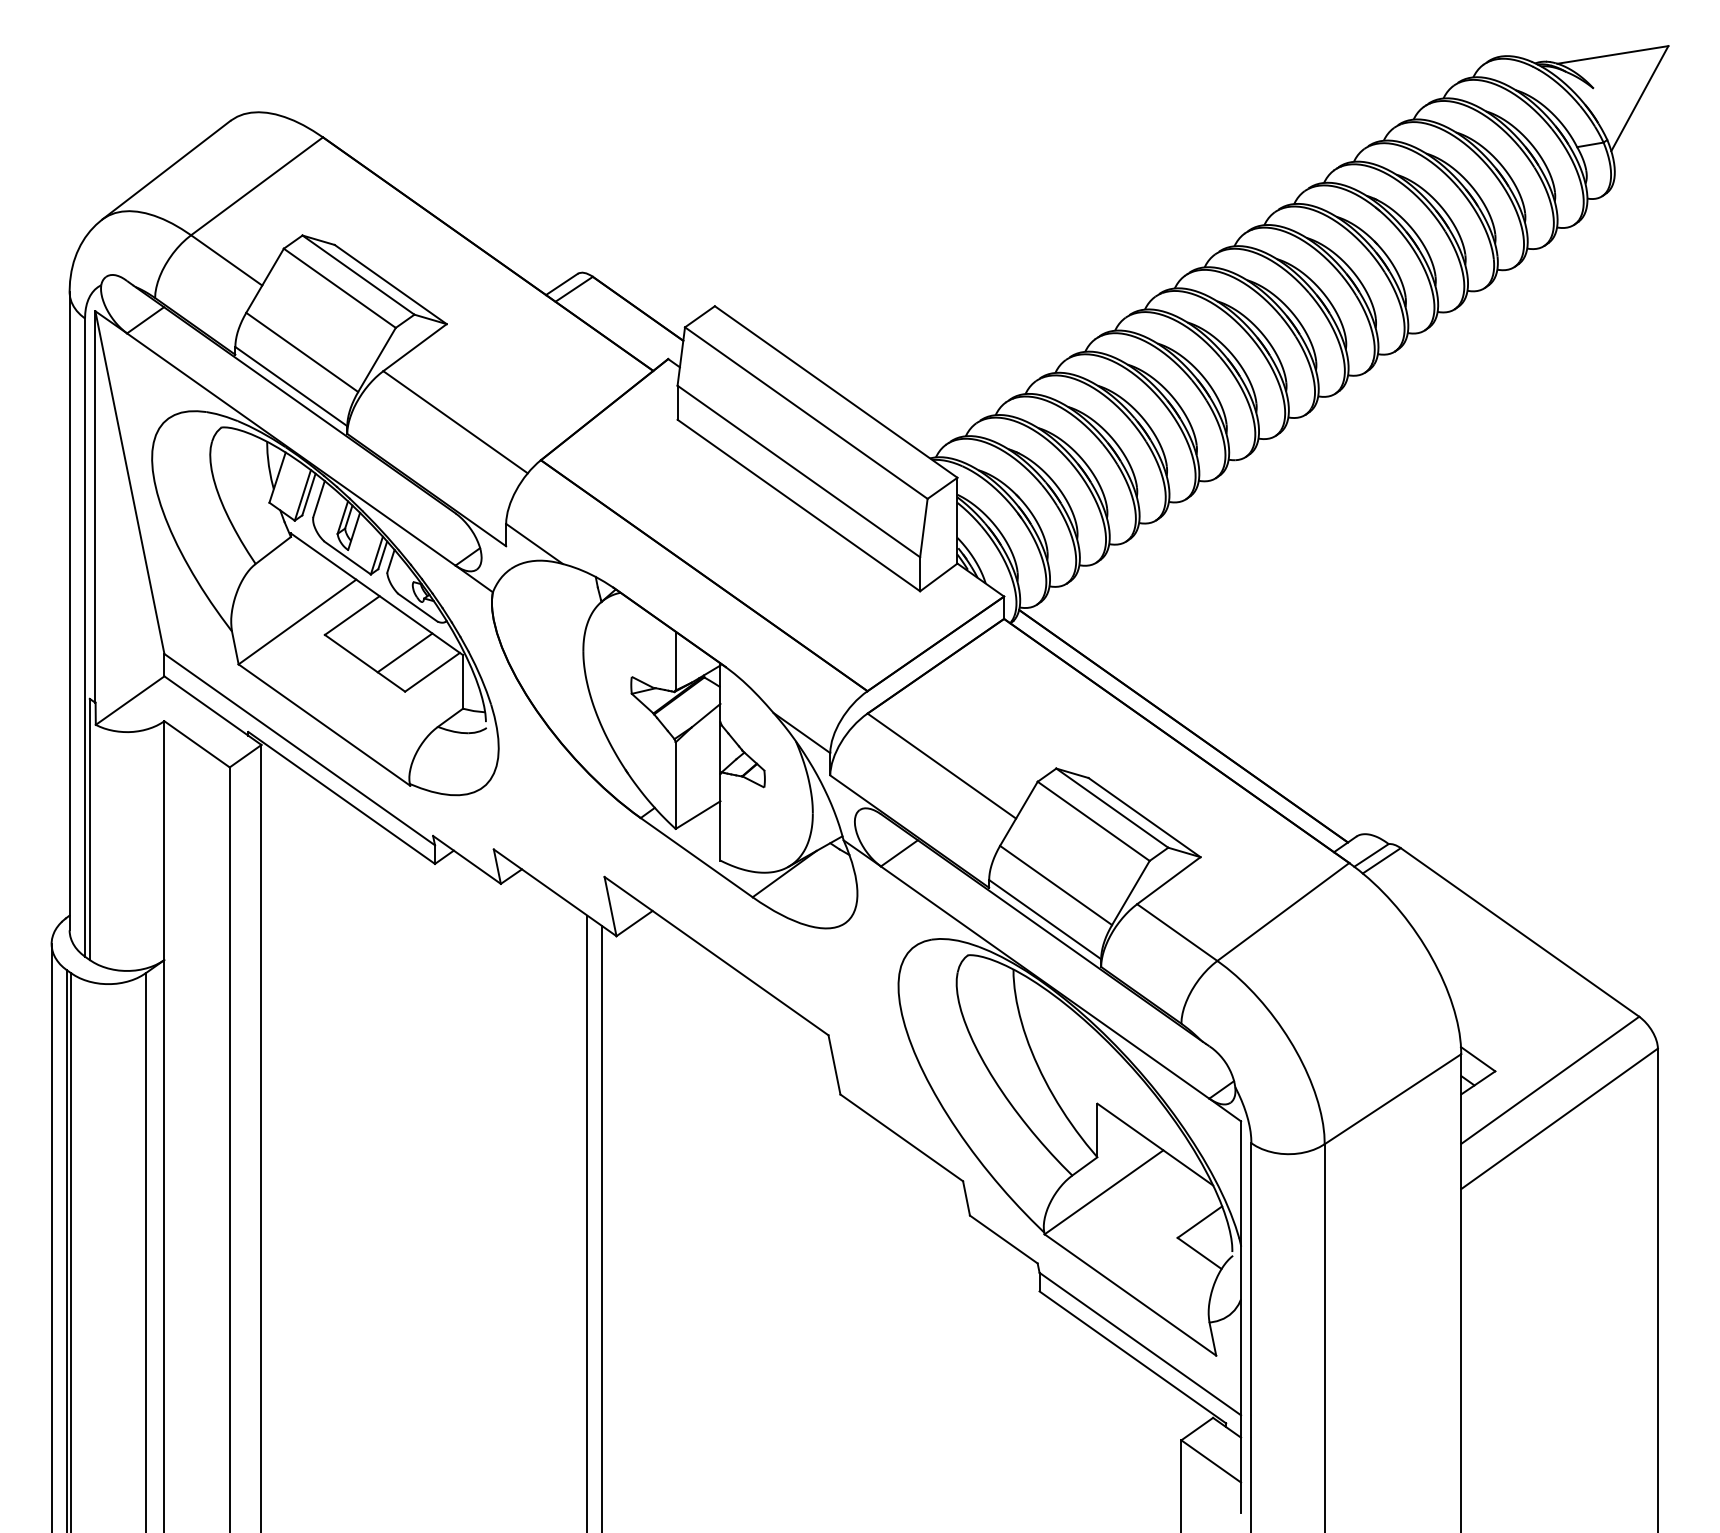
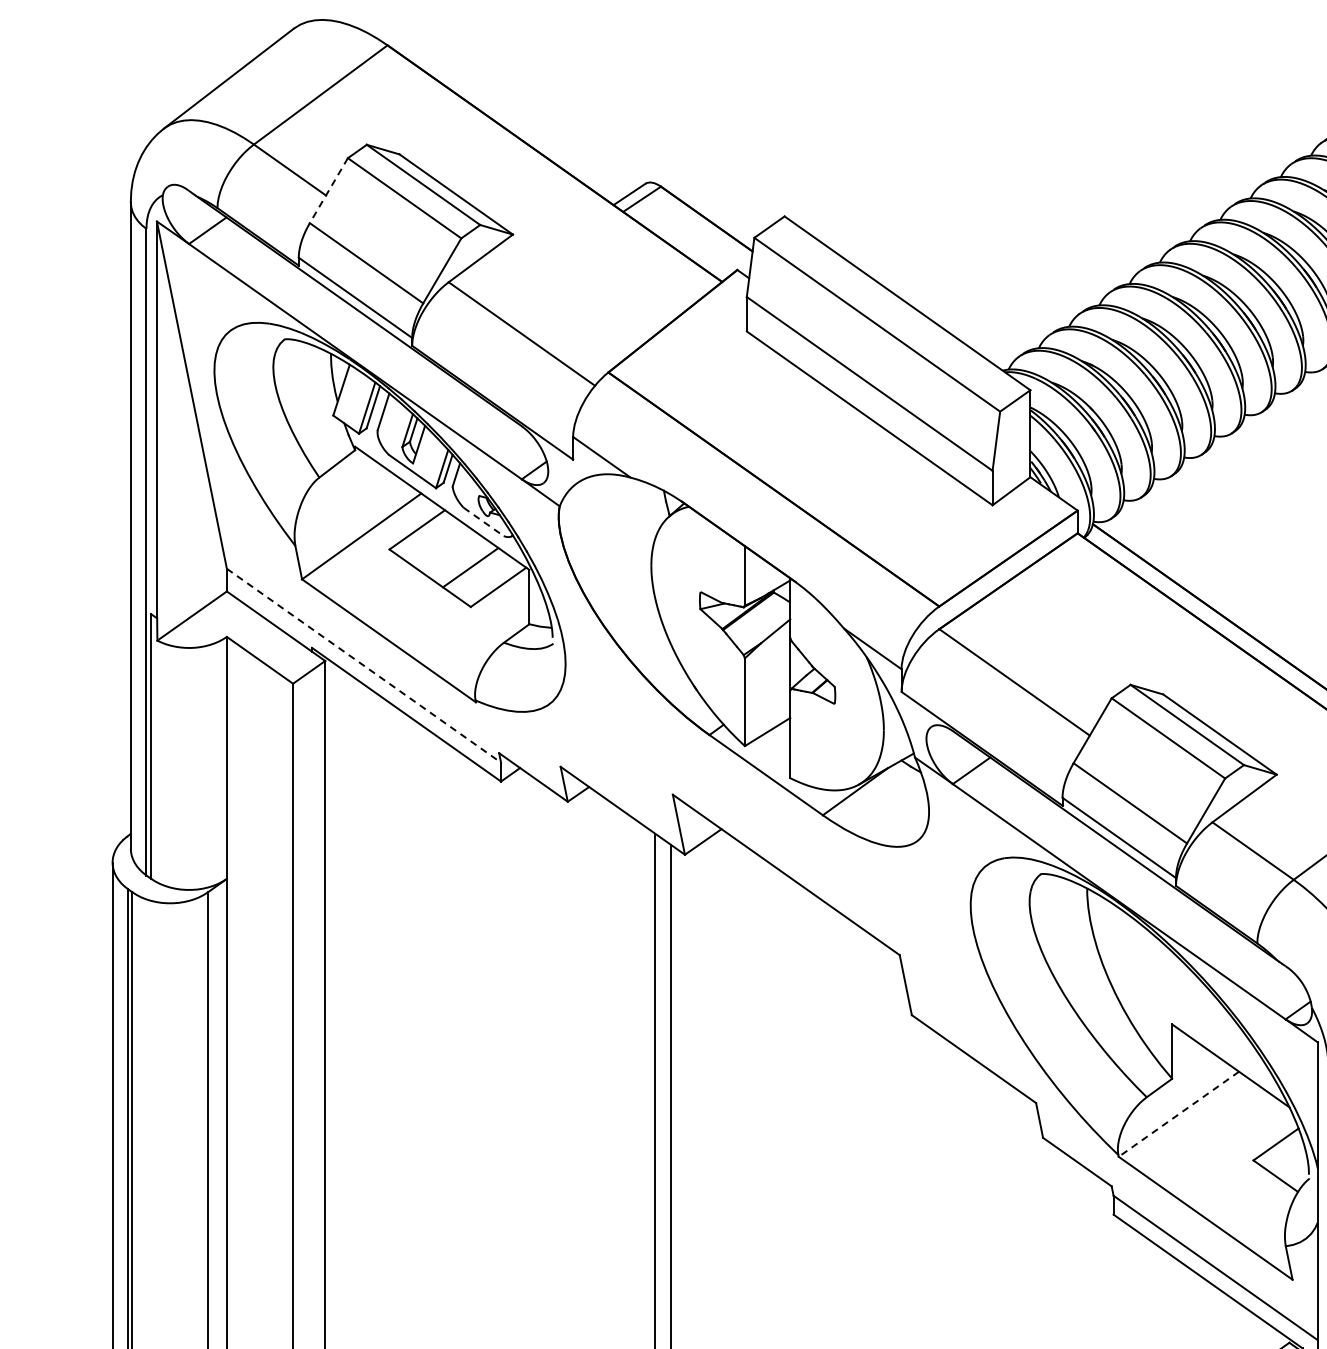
line: (264, 281) -> (328, 191), solid -> dashed
line: (418, 608) -> (484, 522), solid -> dashed
line: (299, 749) -> (363, 665), solid -> dashed
line: (1104, 1192) -> (1179, 1114), solid -> dashed

